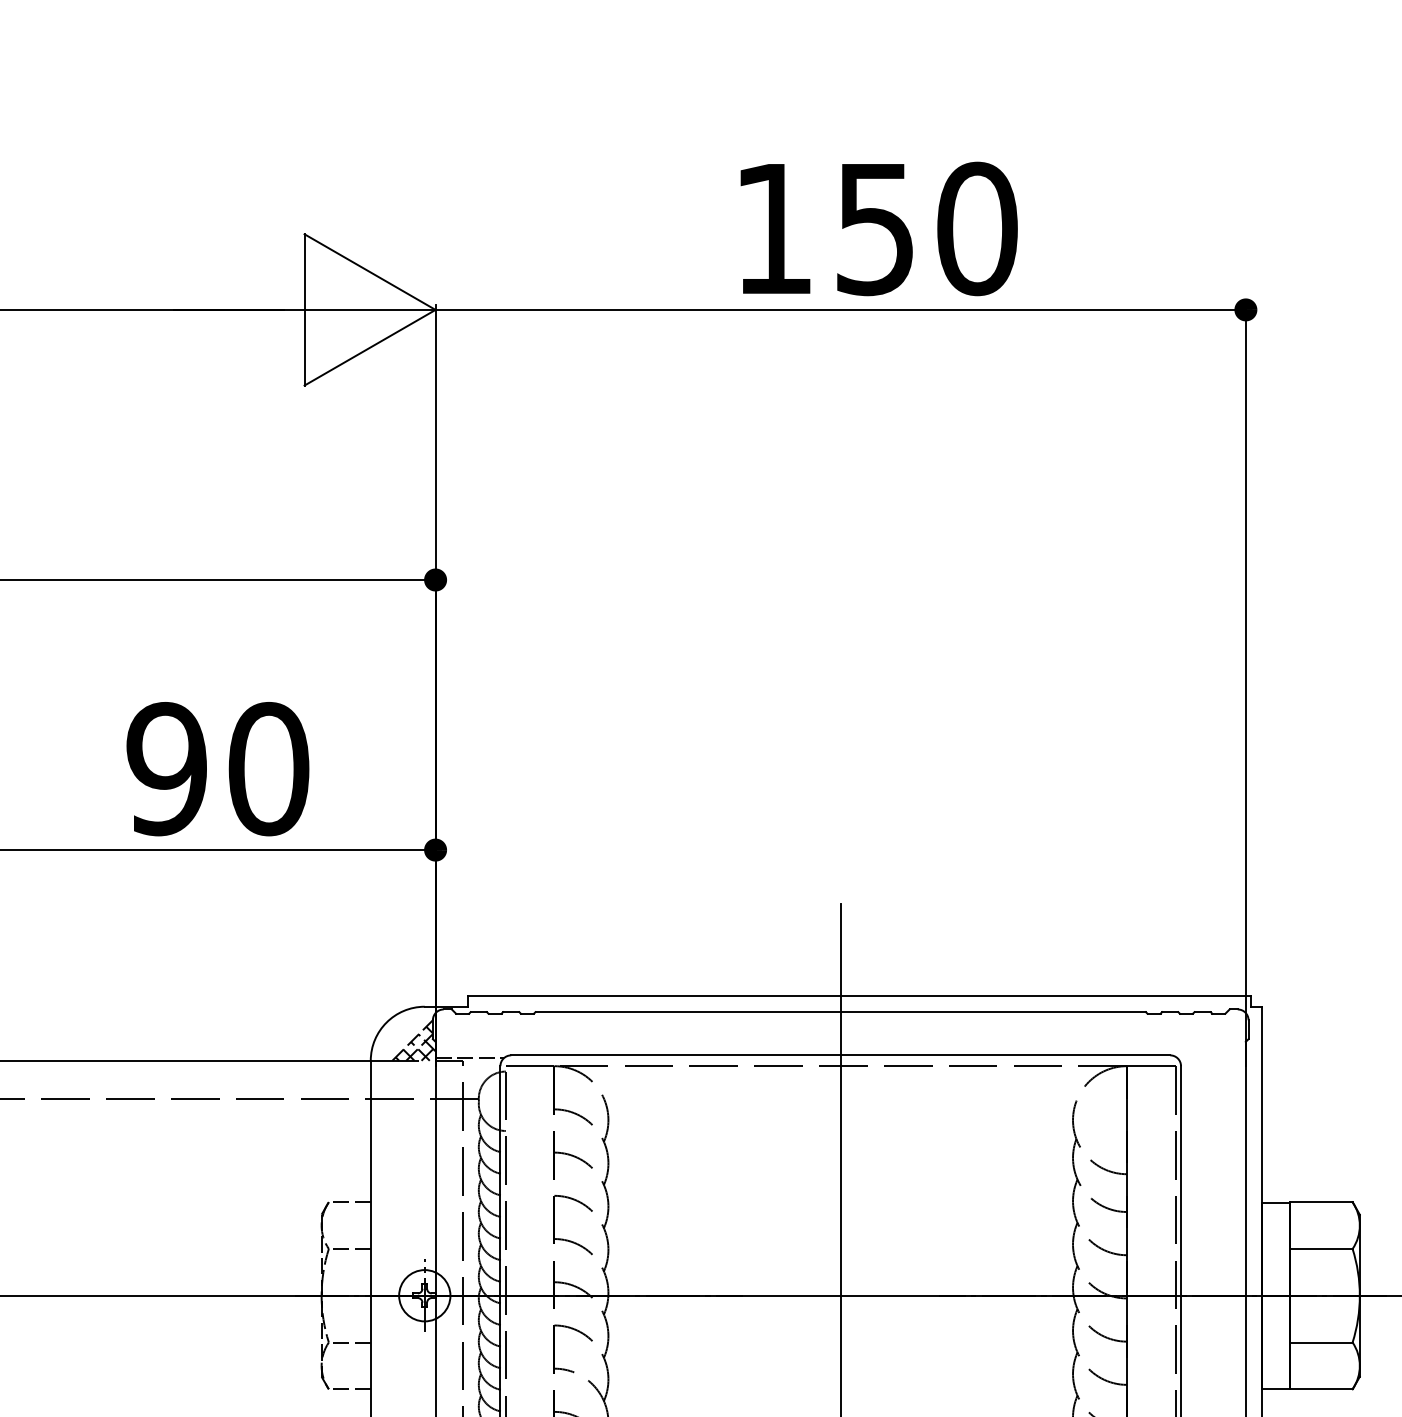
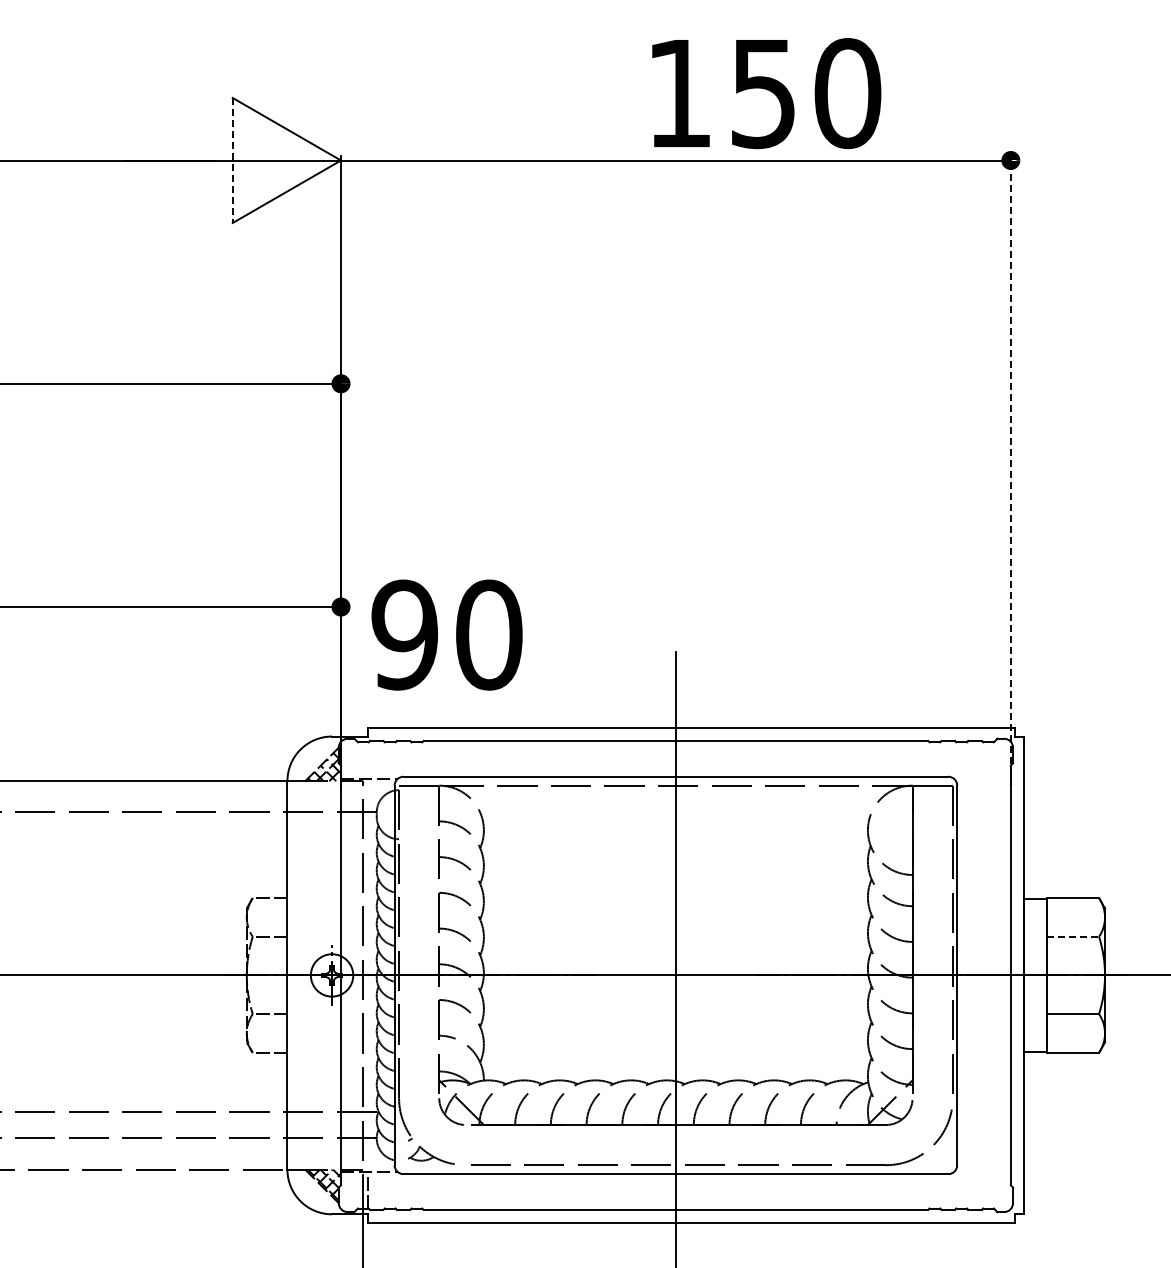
text: (878, 228) -> (766, 93), moved
line: (304, 309) -> (232, 160), solid -> dashed
line: (1245, 684) -> (1010, 470), solid -> dashed
text: (217, 768) -> (446, 634), moved
line: (1321, 1248) -> (1073, 936), solid -> dashed

